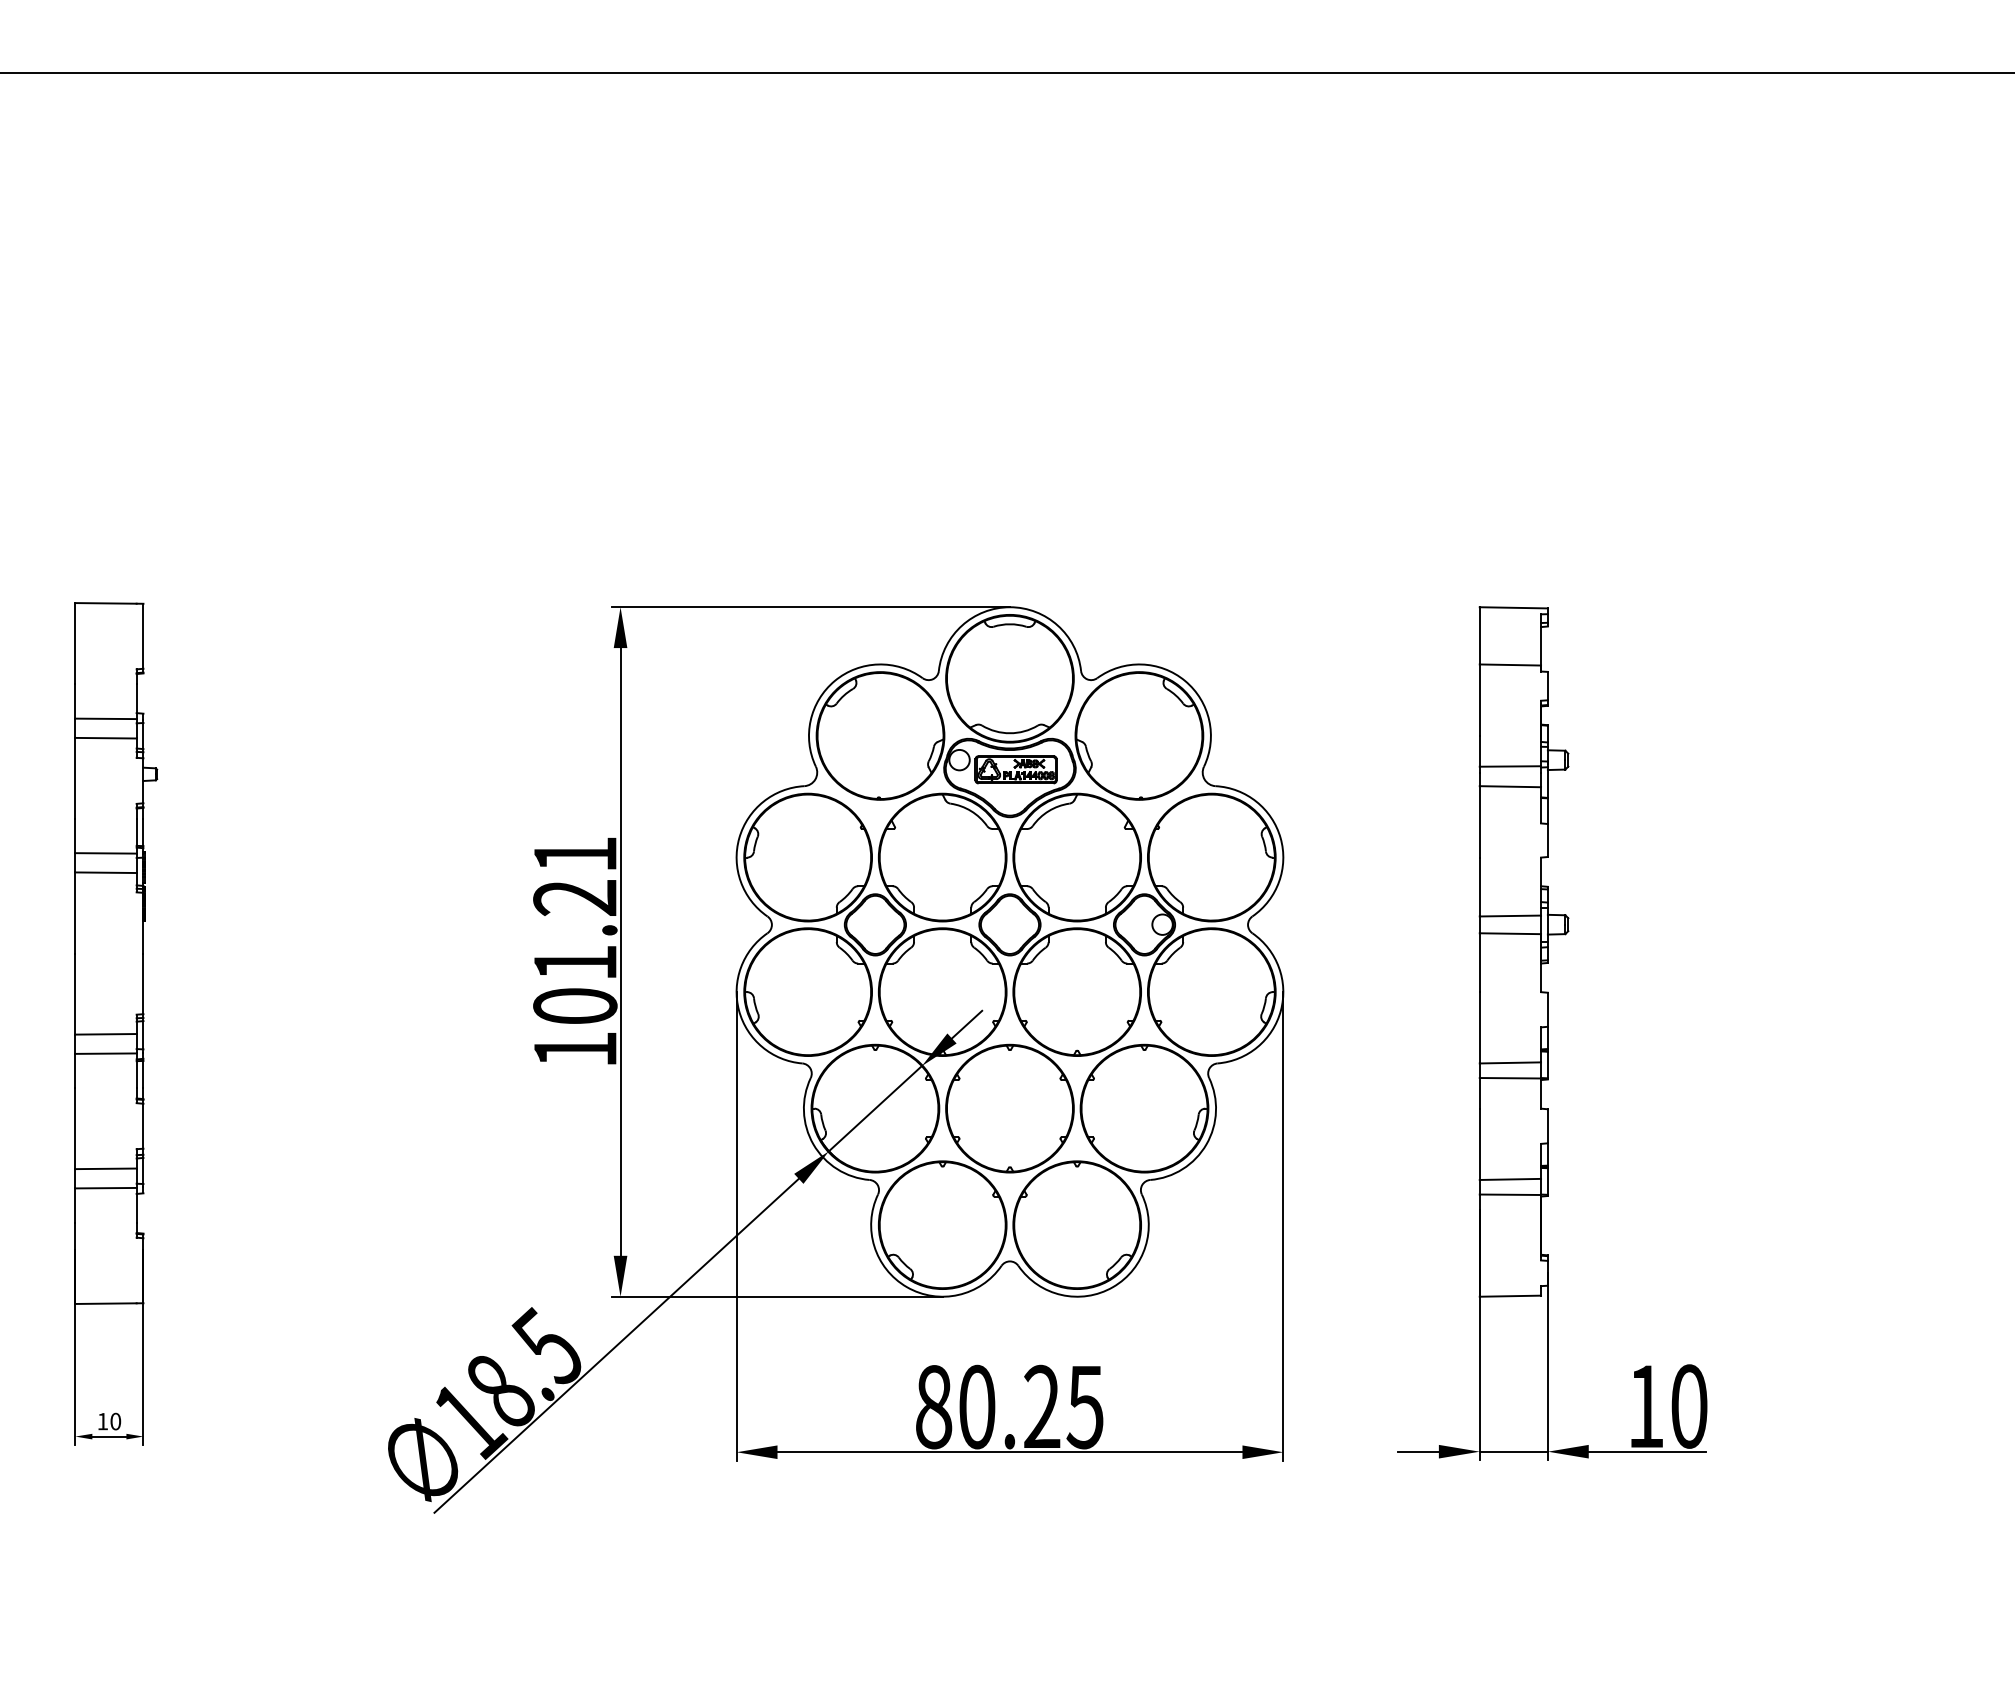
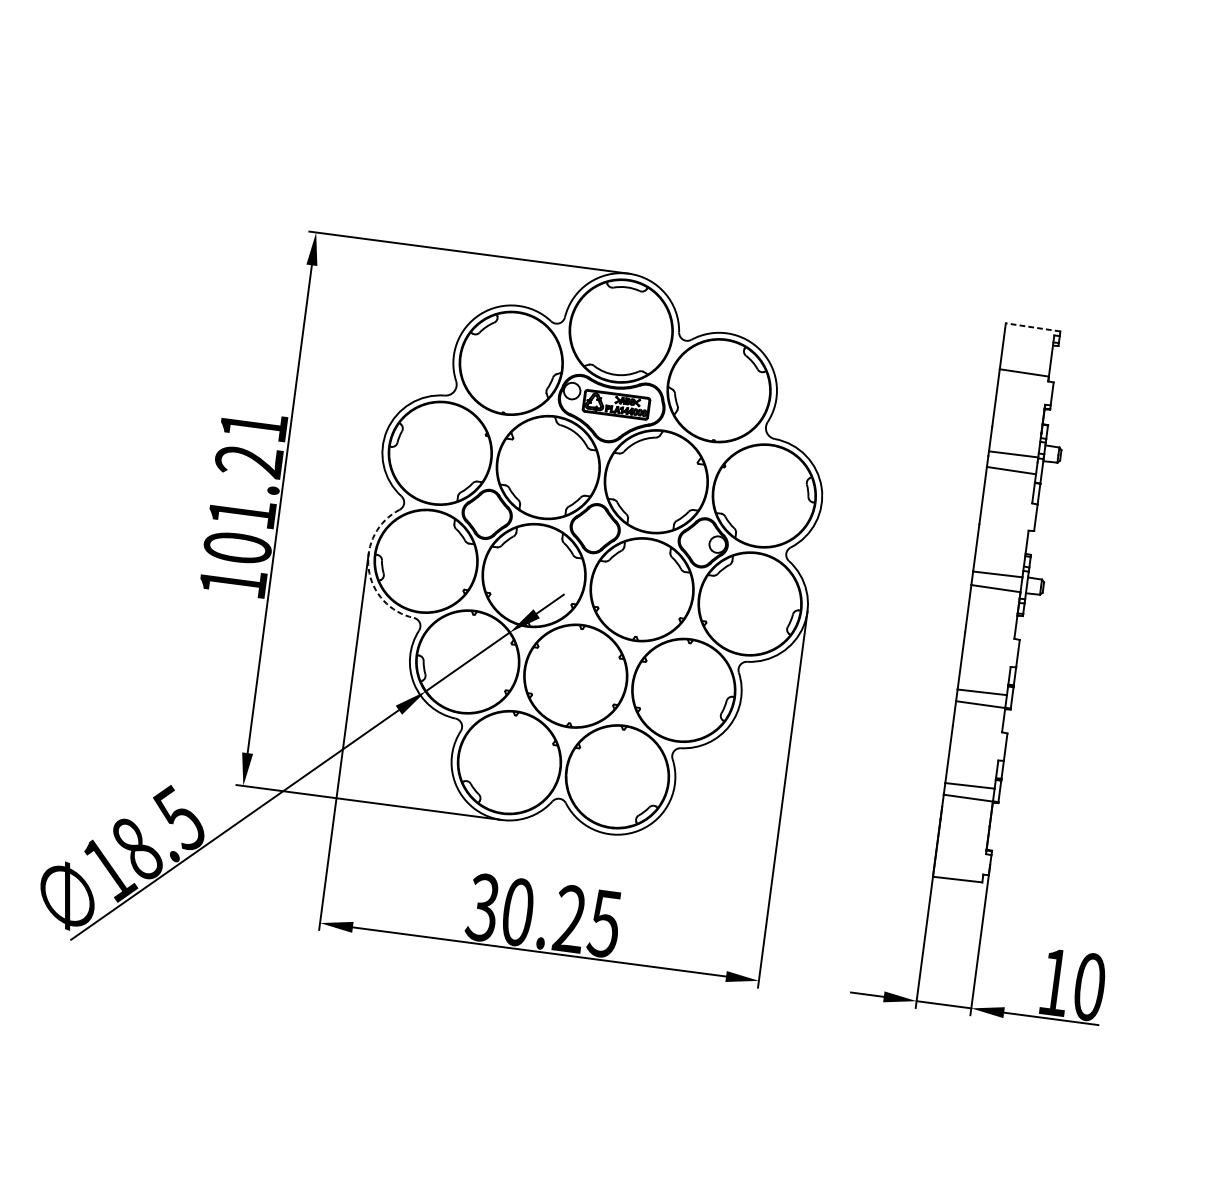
line: (1513, 607) -> (1032, 327), solid -> dashed
arc: (739, 1010) -> (369, 568), solid -> dashed
text: (933, 1406) -> (482, 907), 80.25 -> 30.25

